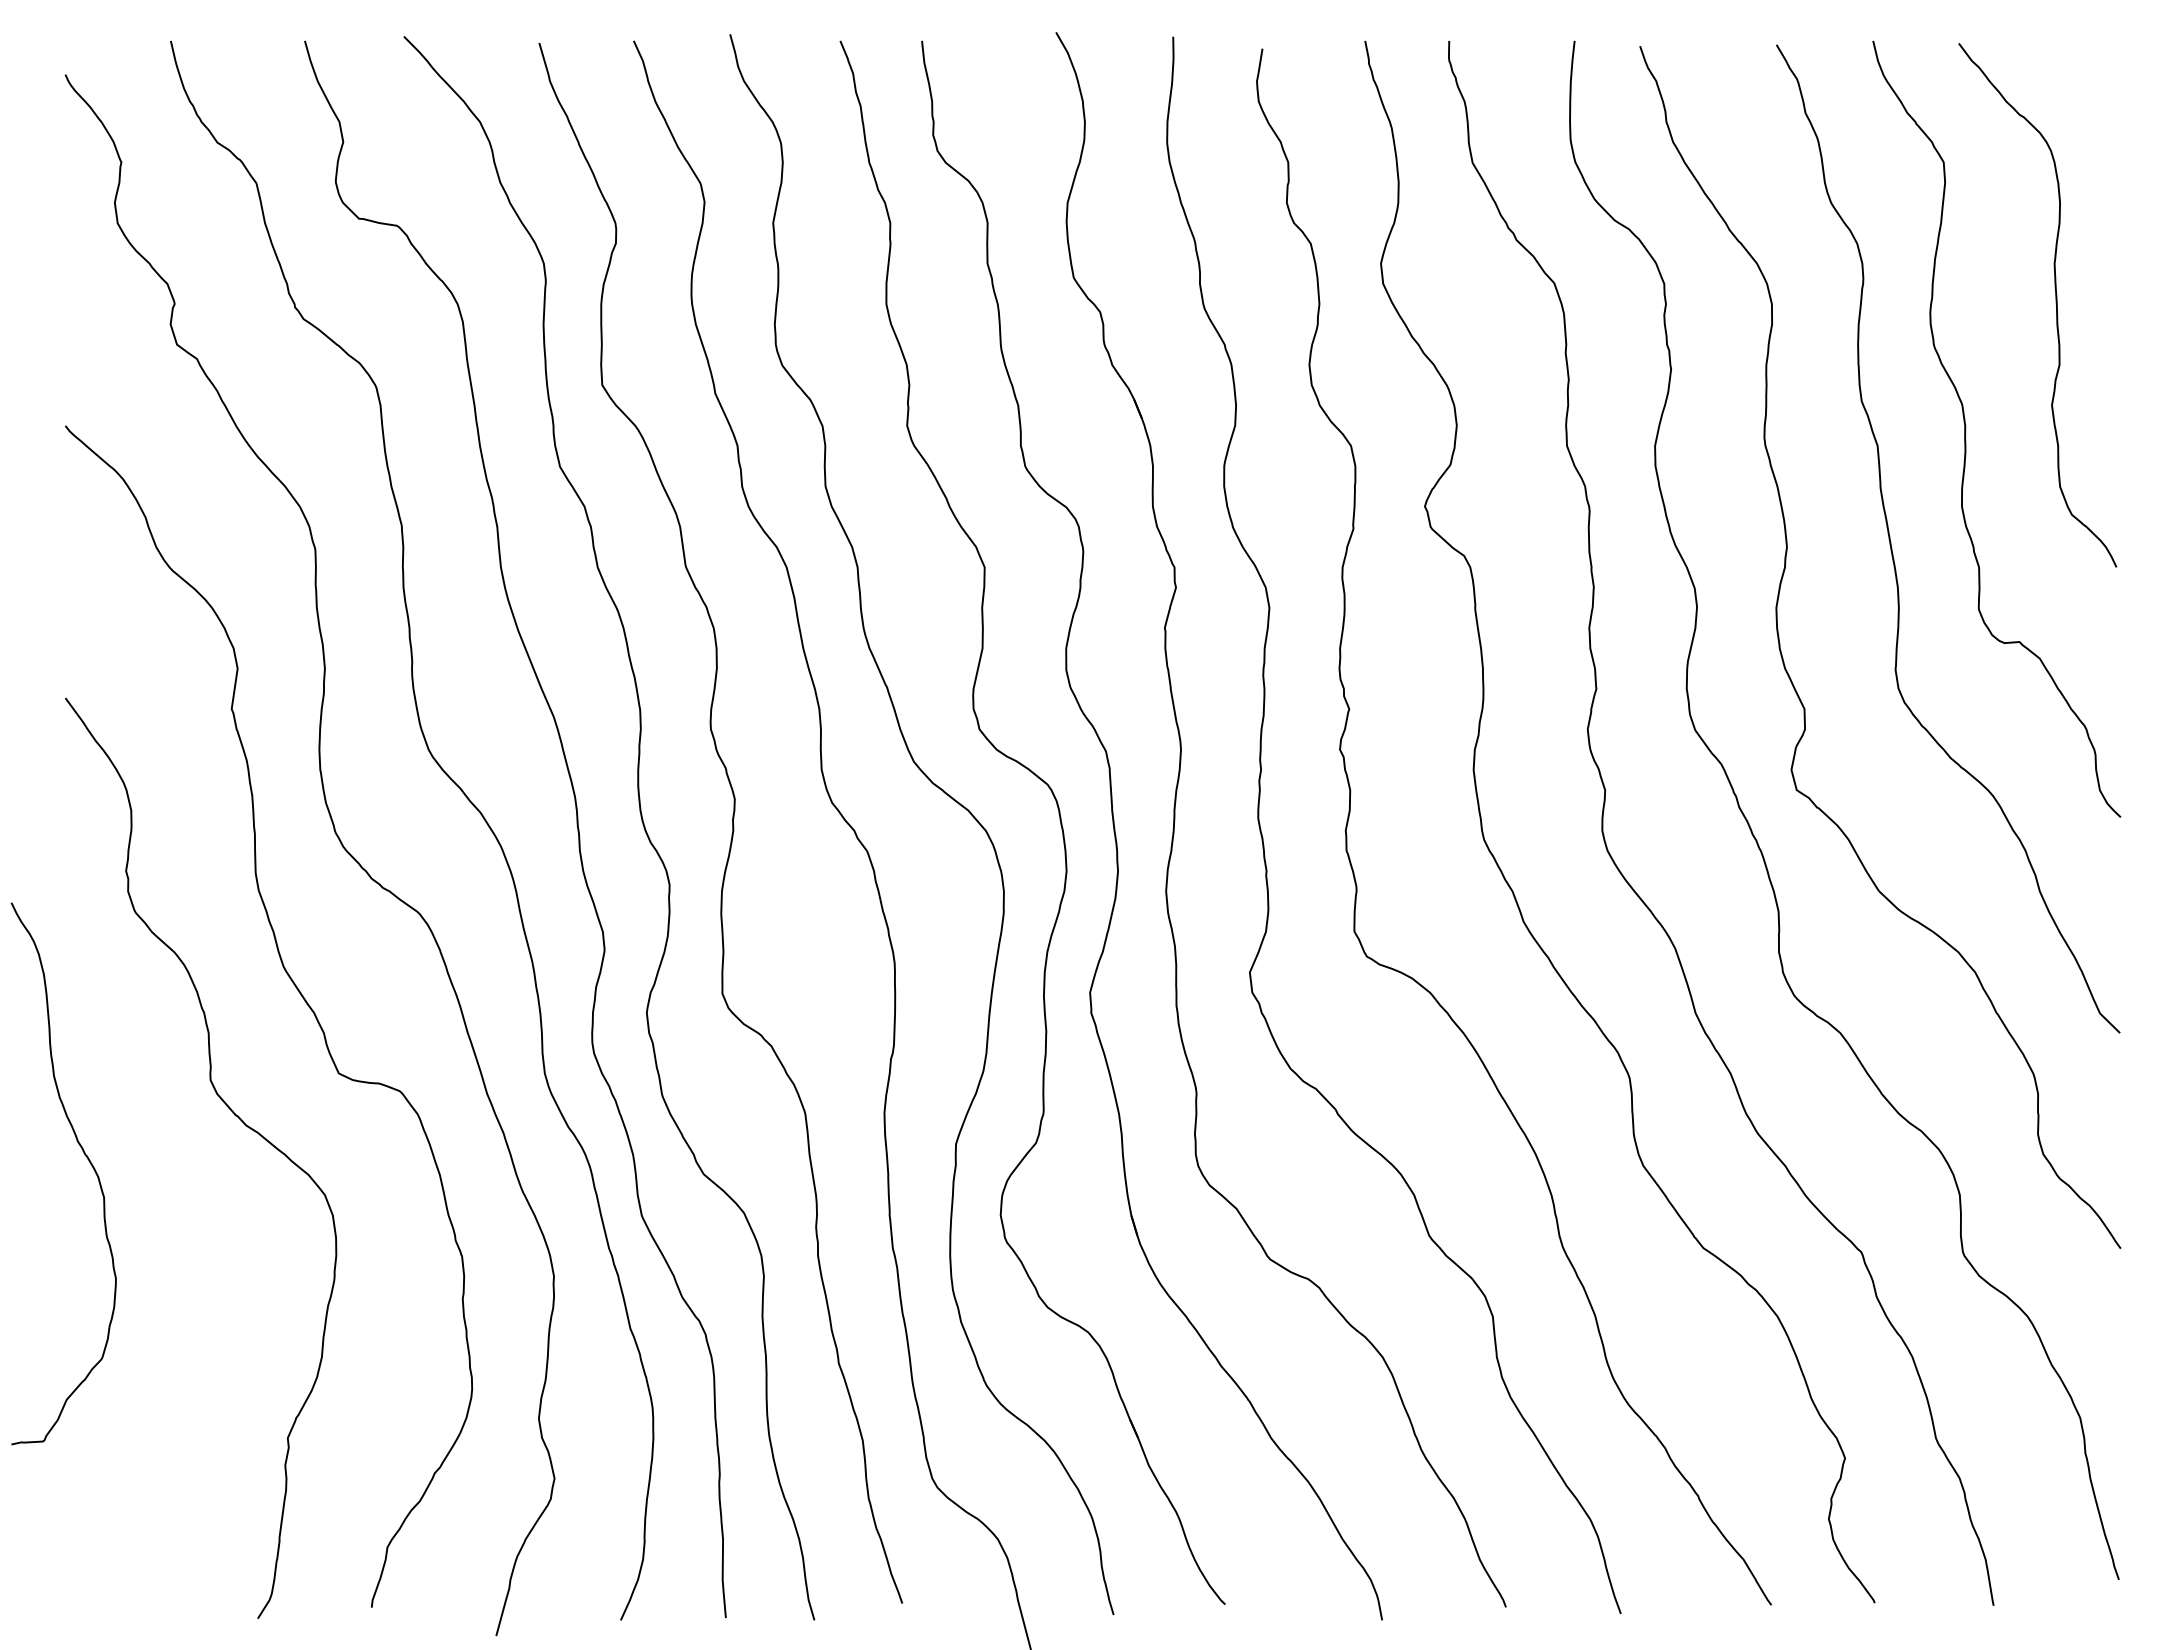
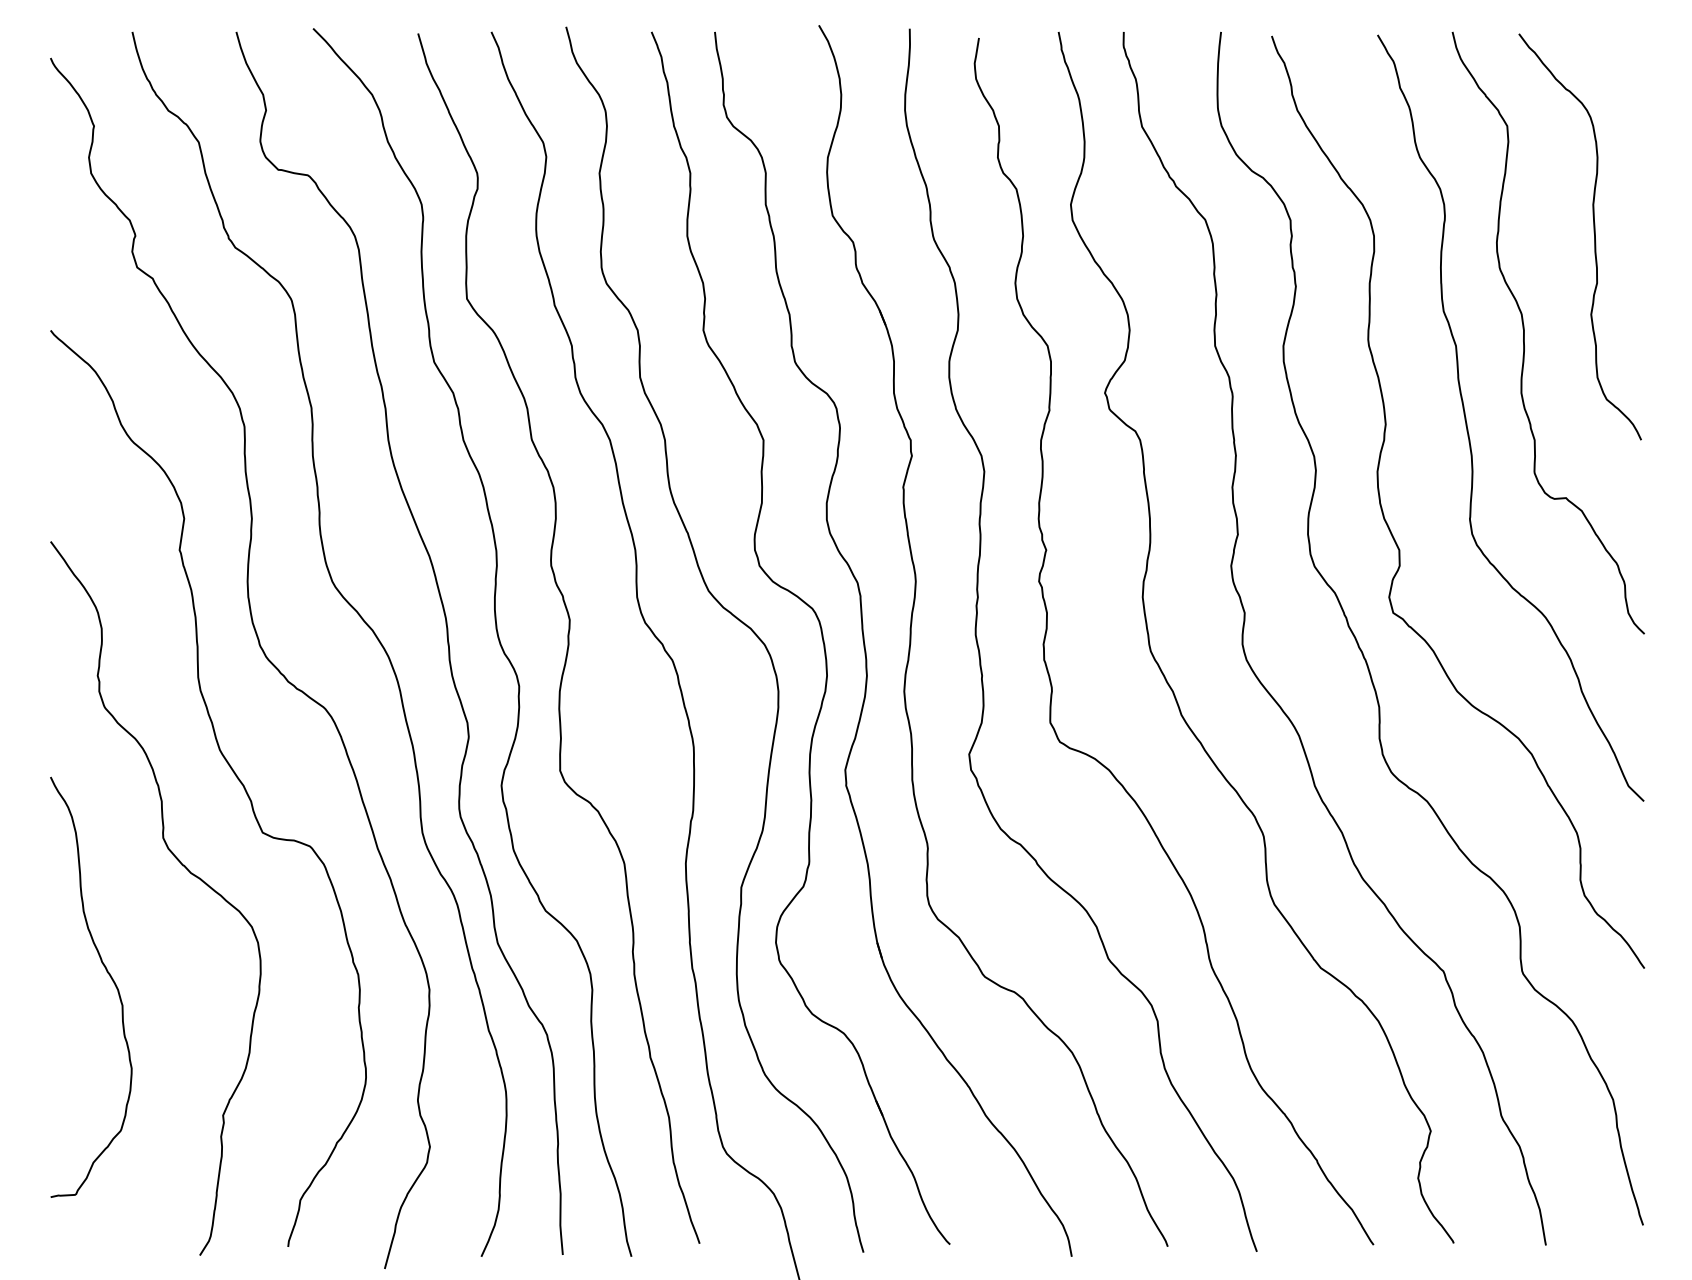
curve: (84, 1155) -> (107, 973), moved

